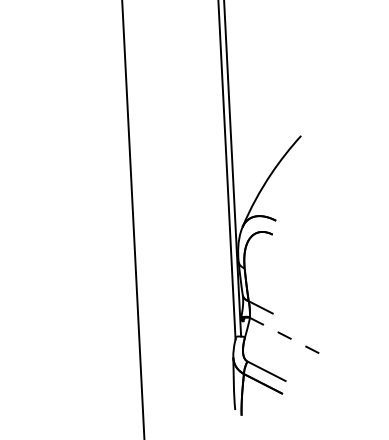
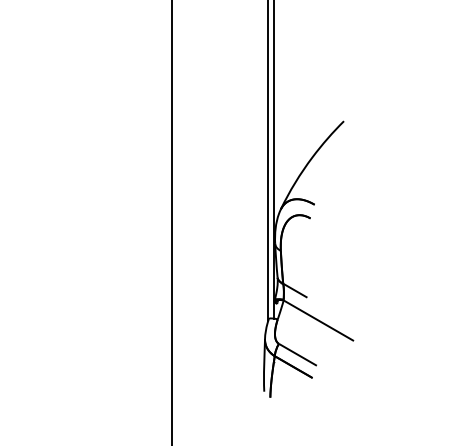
line: (285, 336) -> (318, 320), dashed -> solid

